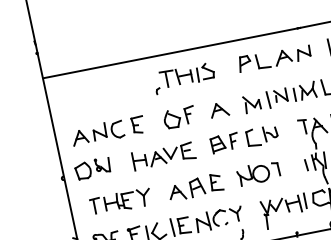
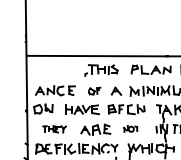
part: (179, 116) -> (94, 90), size x0.7
part: (258, 172) -> (130, 128), size x0.6
part: (120, 200) -> (54, 128), size x0.7

